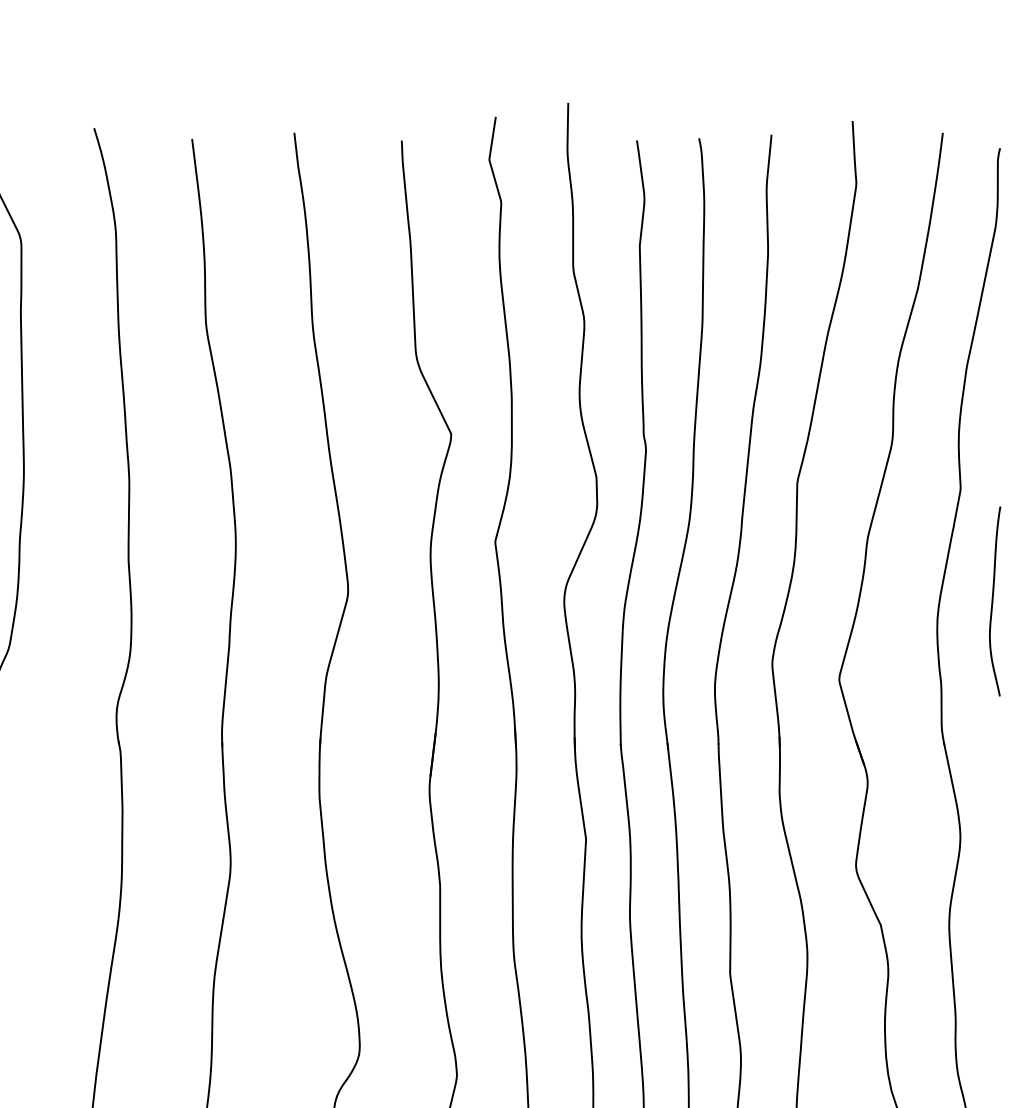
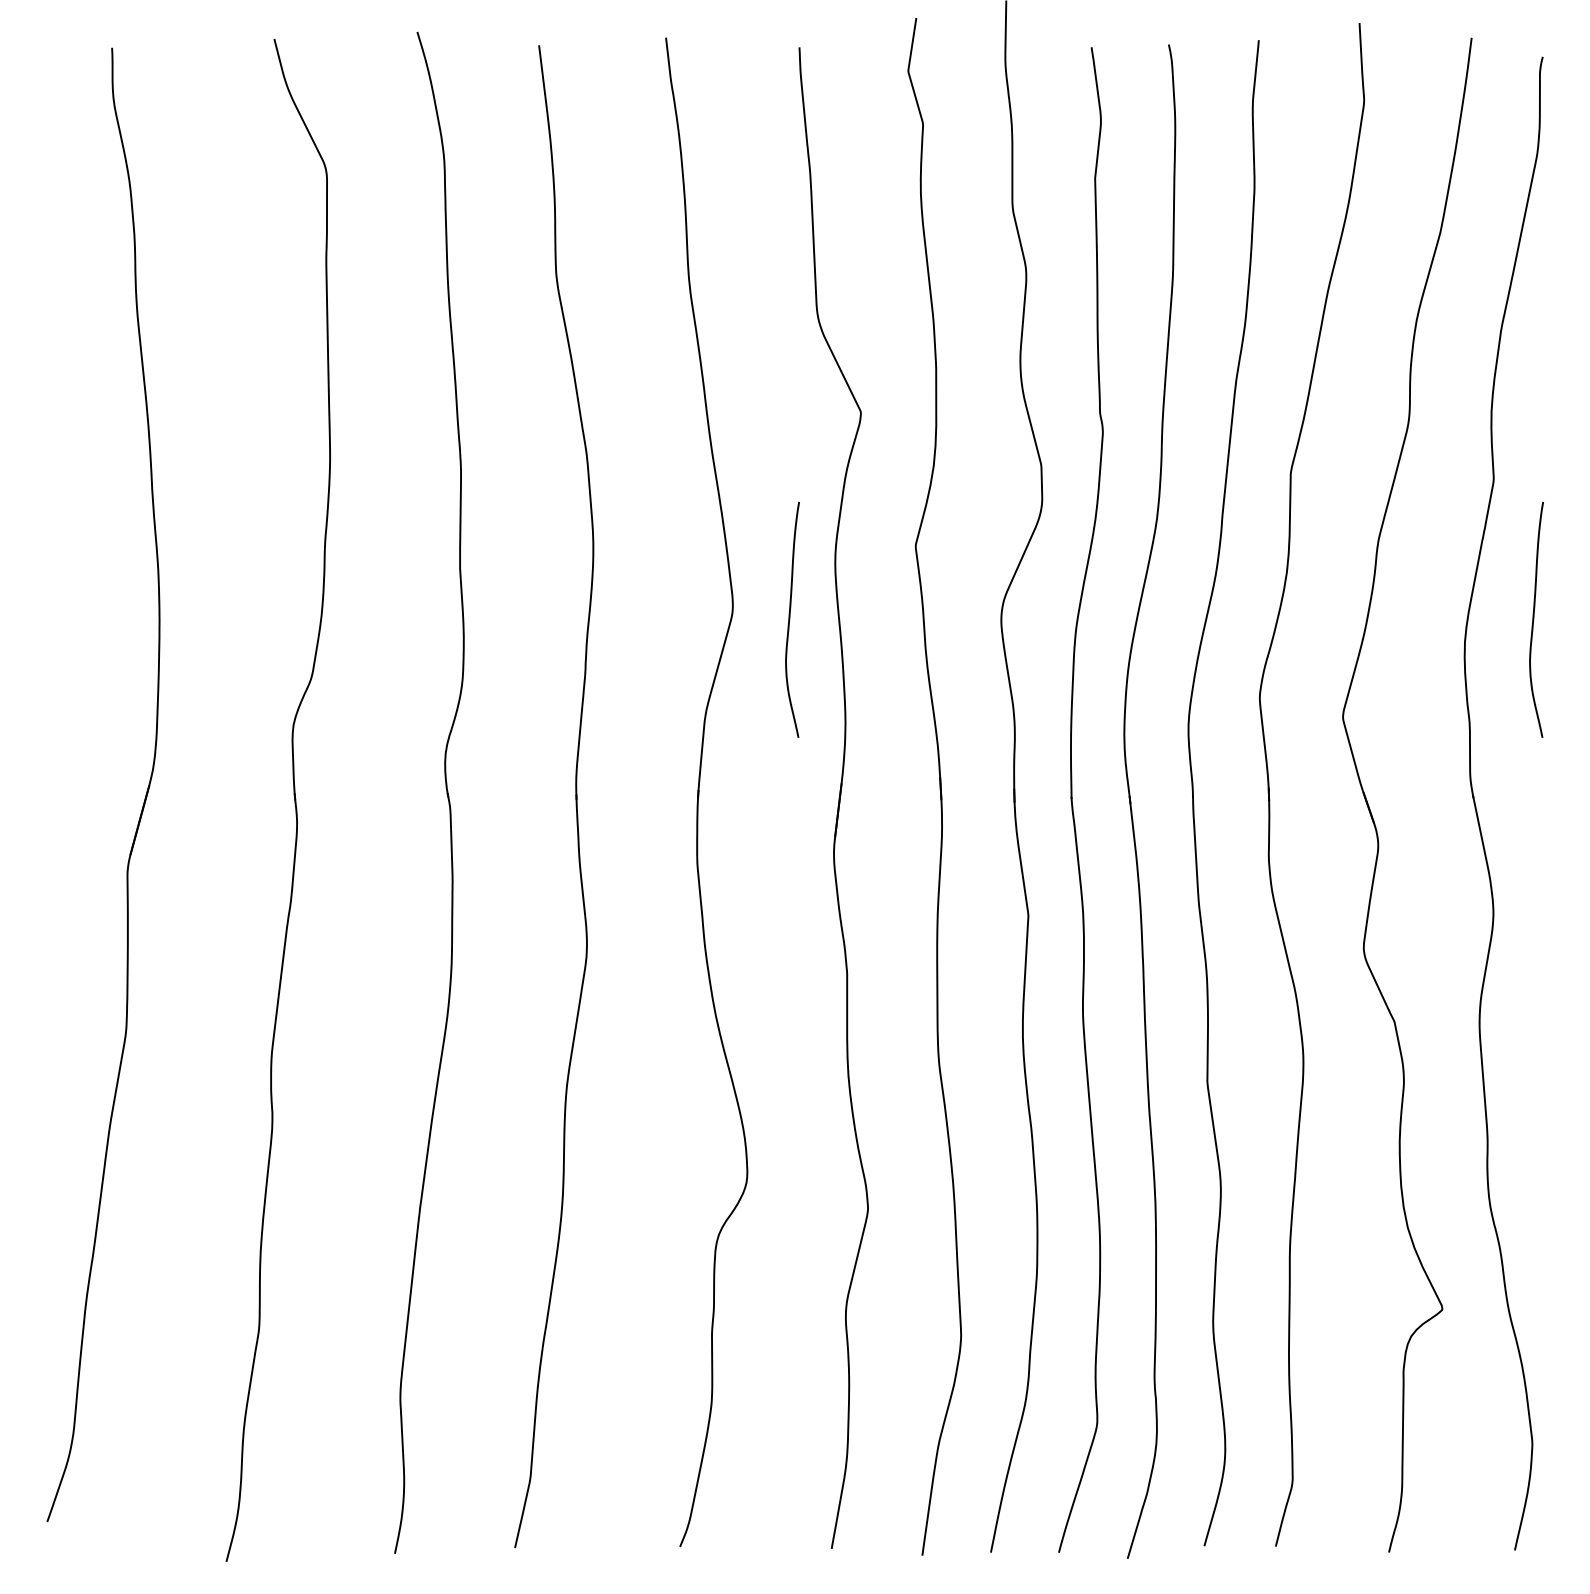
curve: (394, 601) -> (790, 619), added

